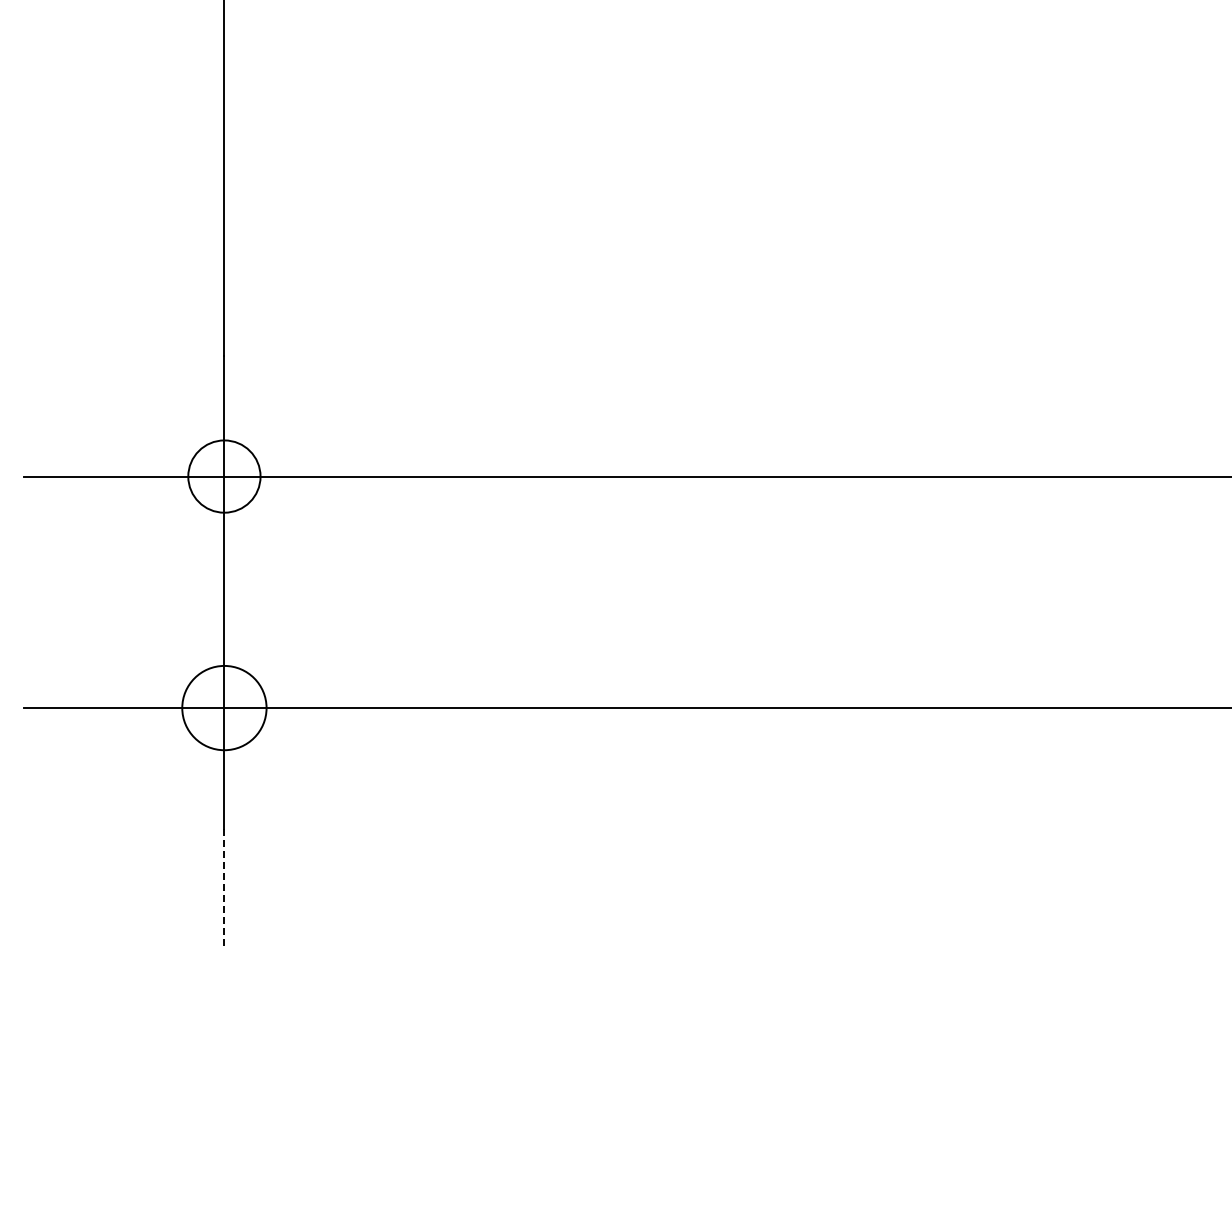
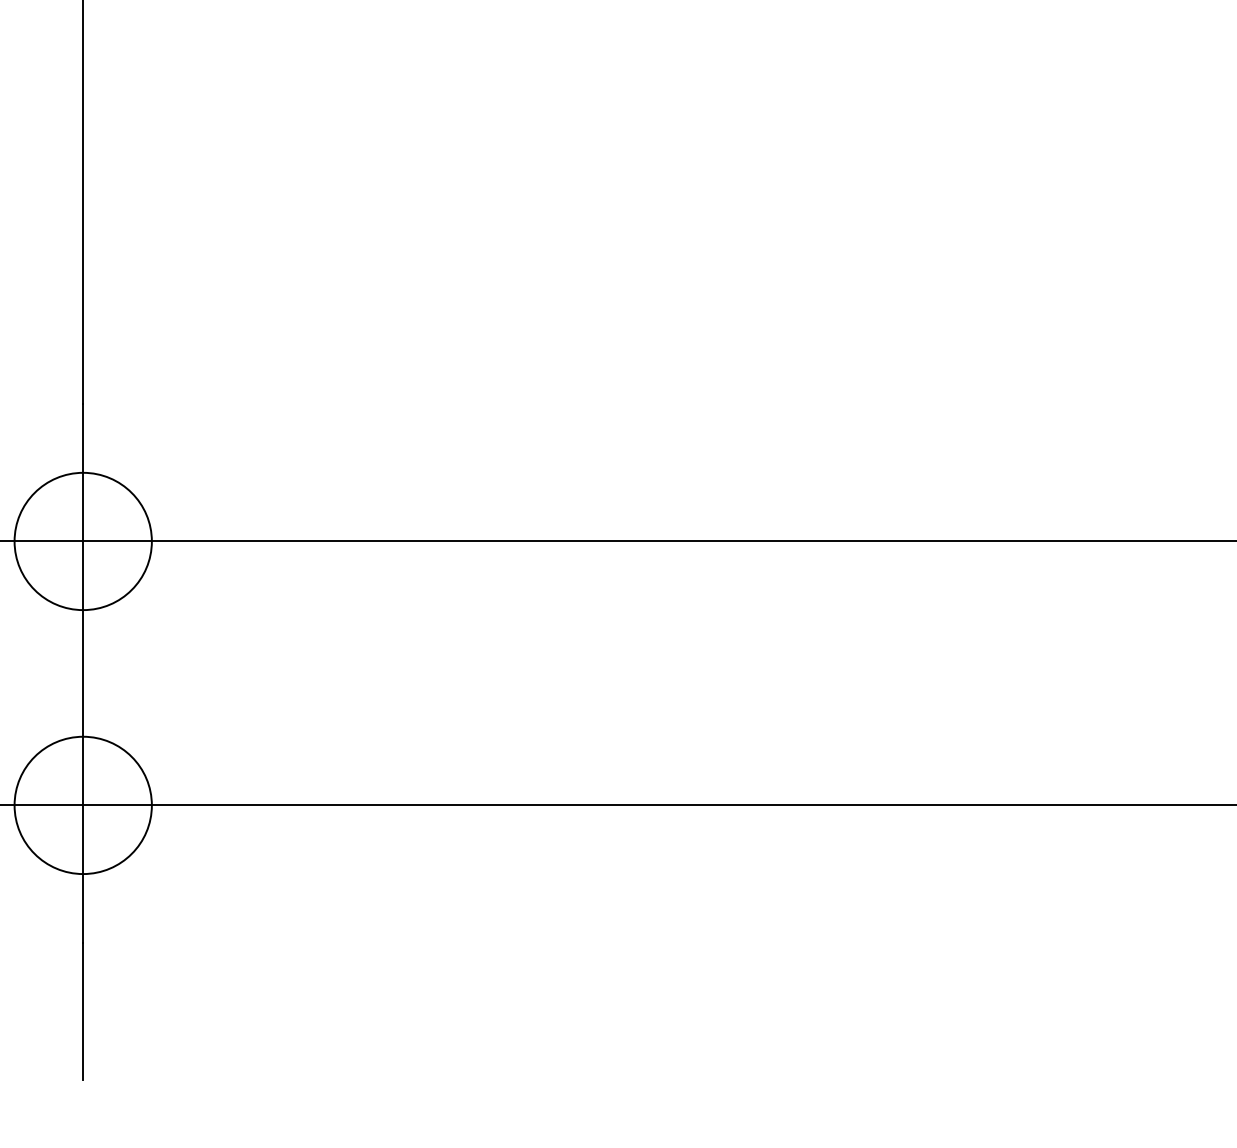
circle: (224, 476) -> (83, 541), size x1.67
circle: (224, 707) -> (83, 804), size x1.43
line: (224, 889) -> (83, 1012), dashed -> solid

